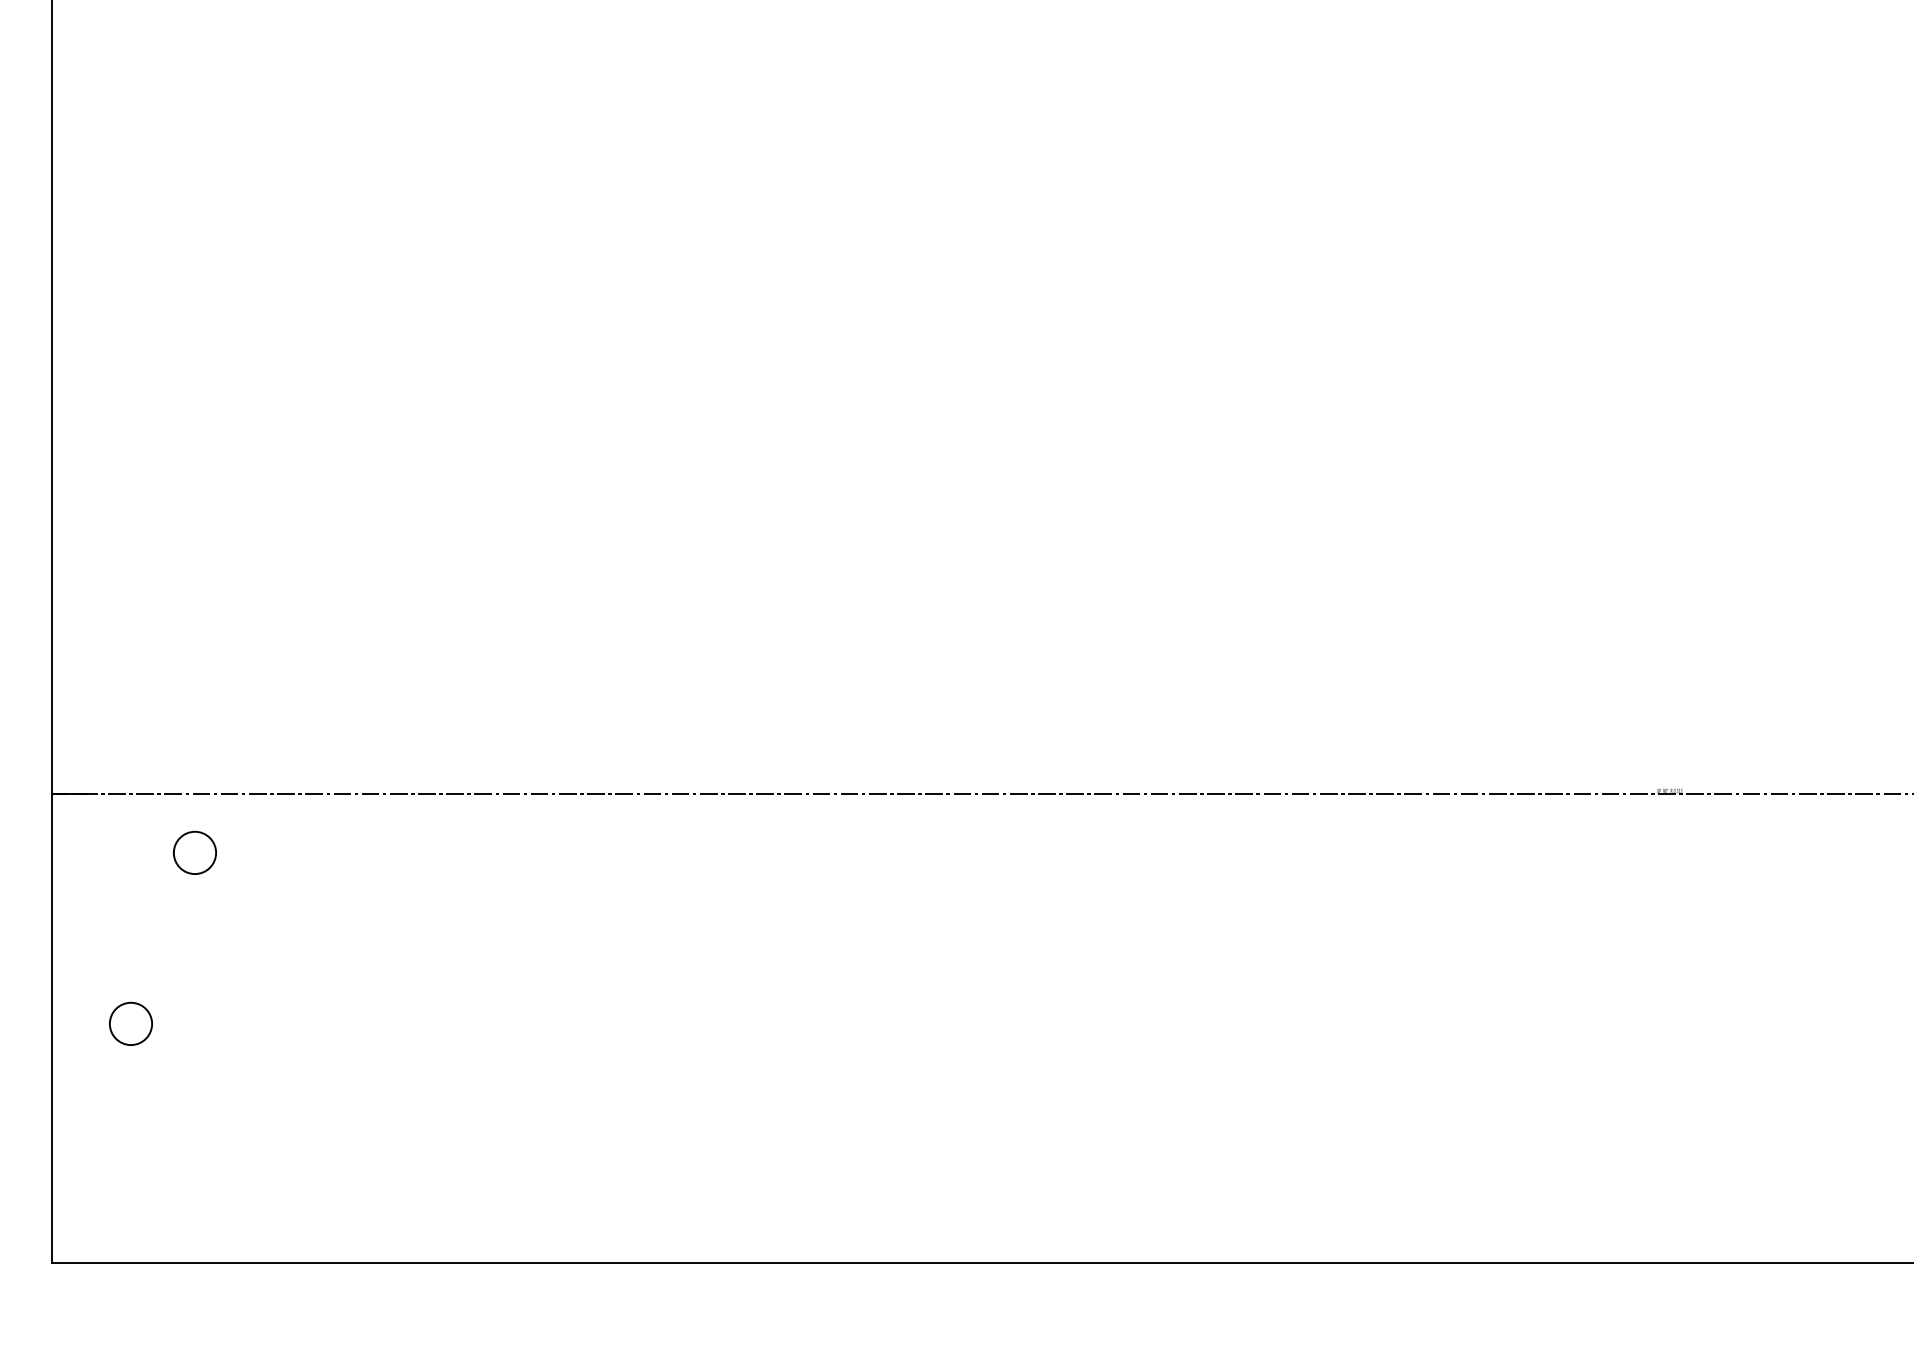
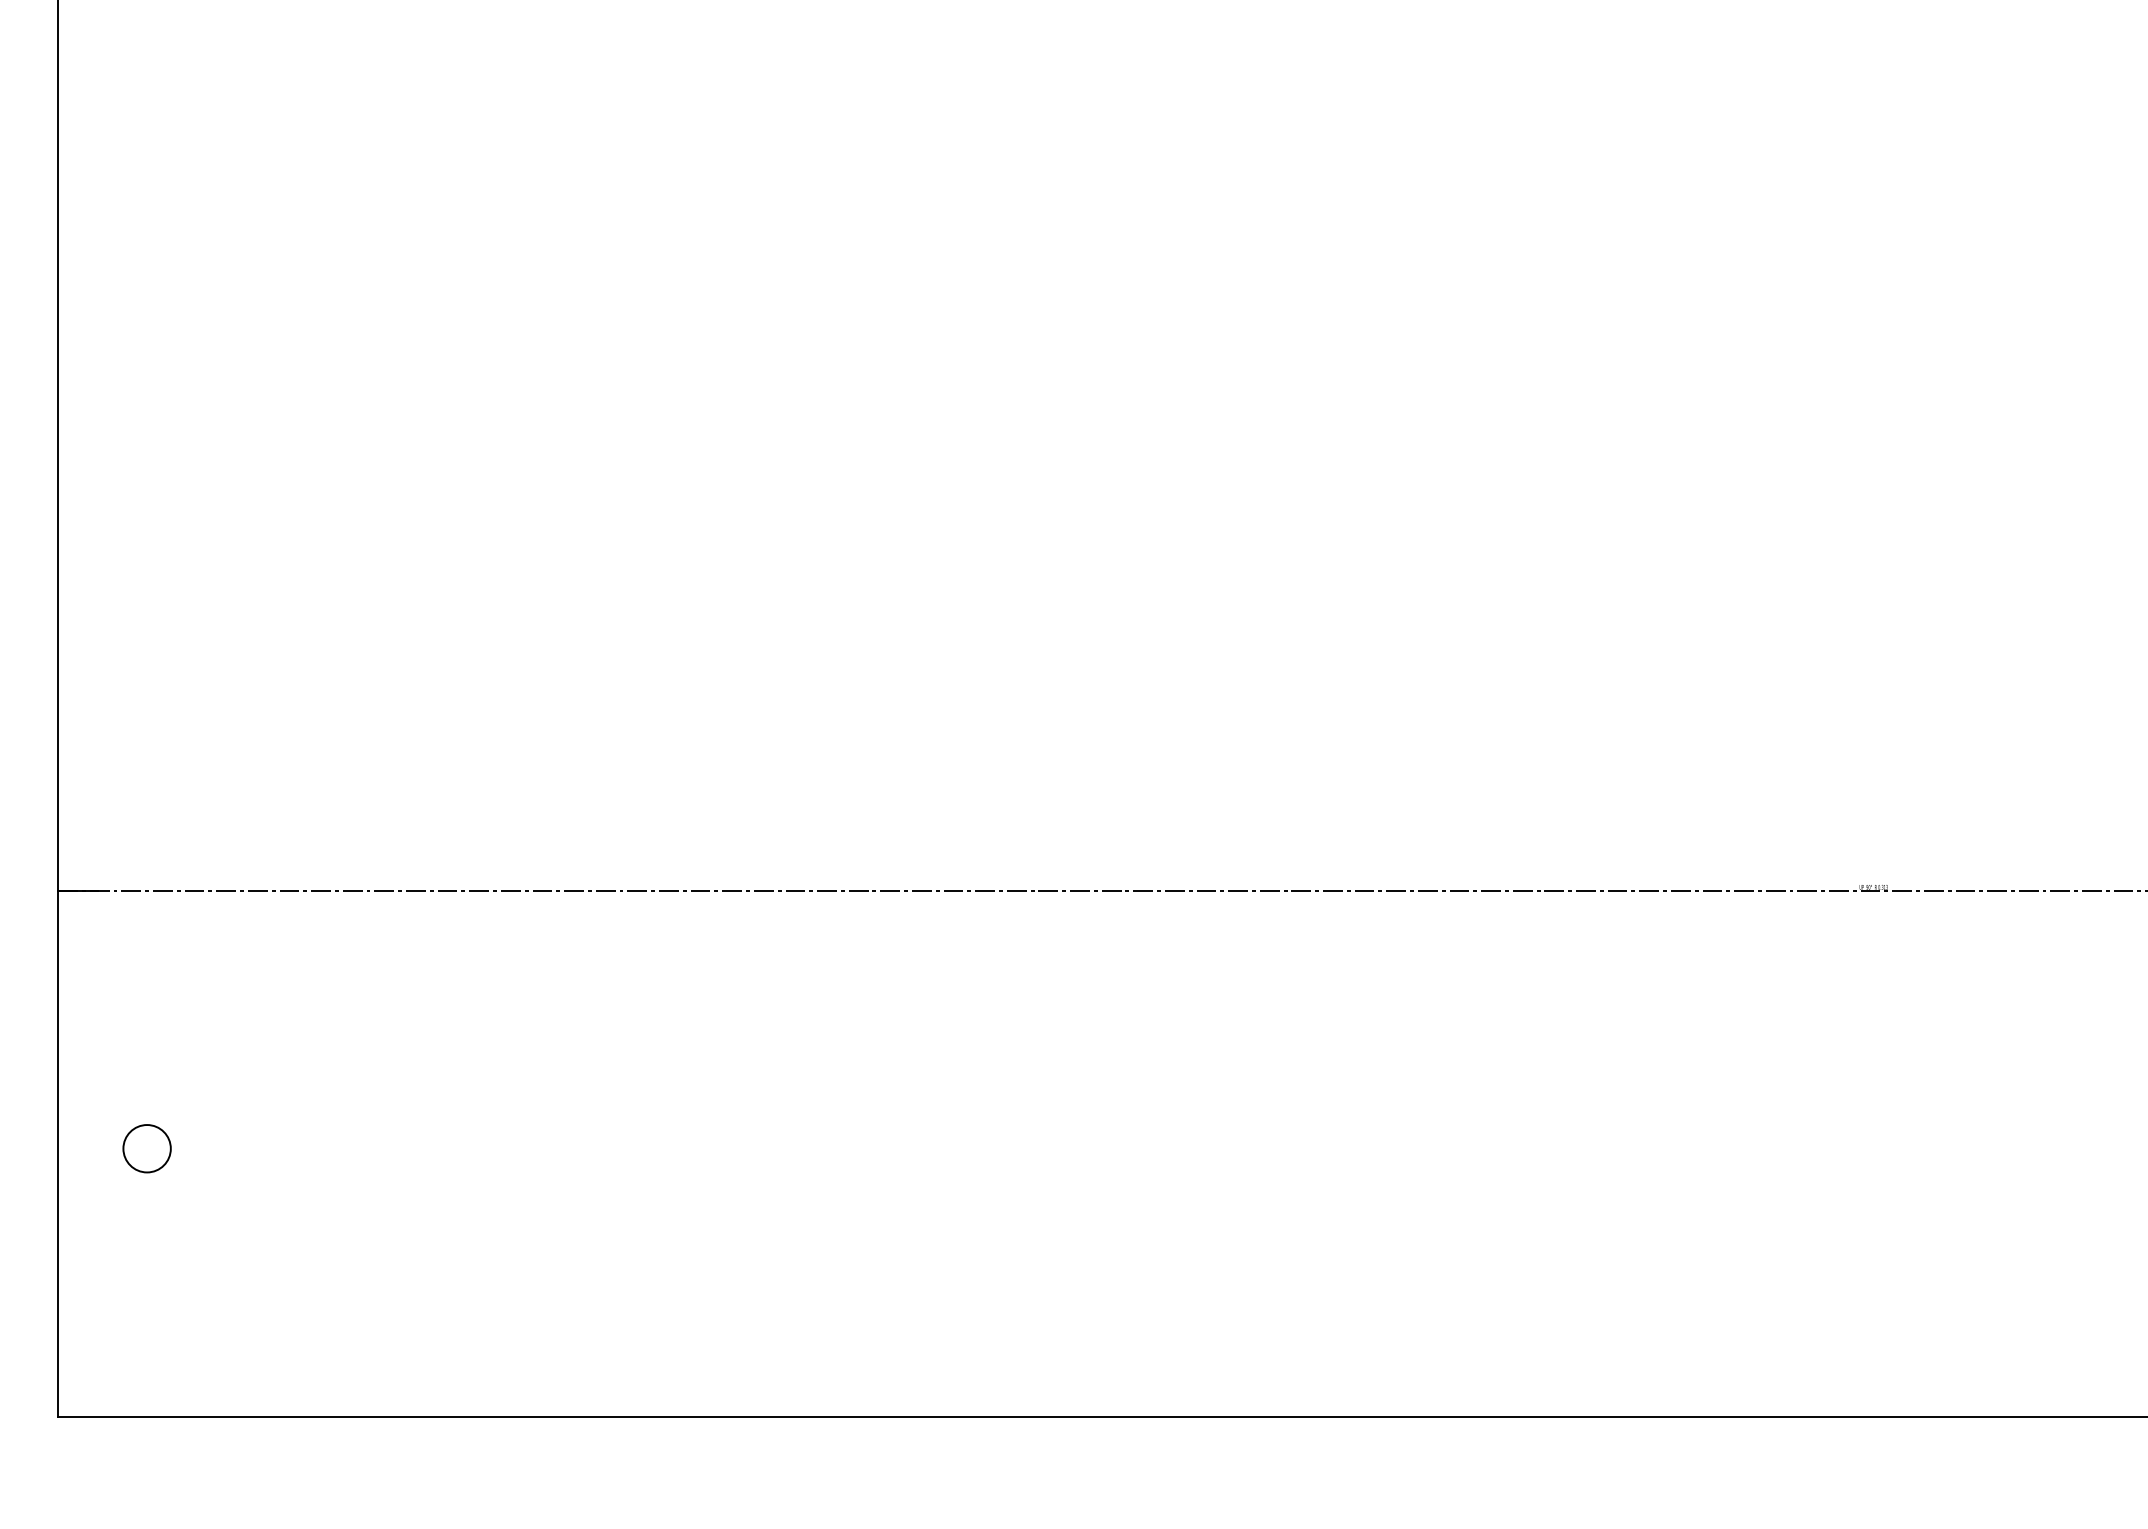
circle: (194, 852) -> (218, 956), removed

